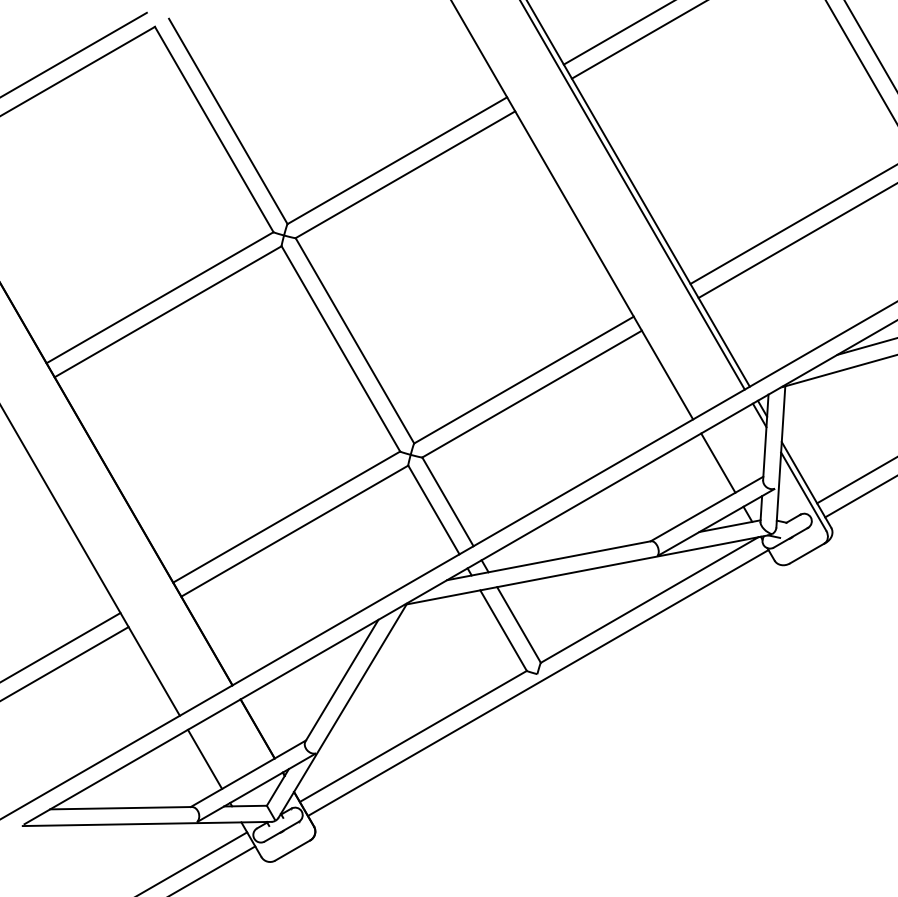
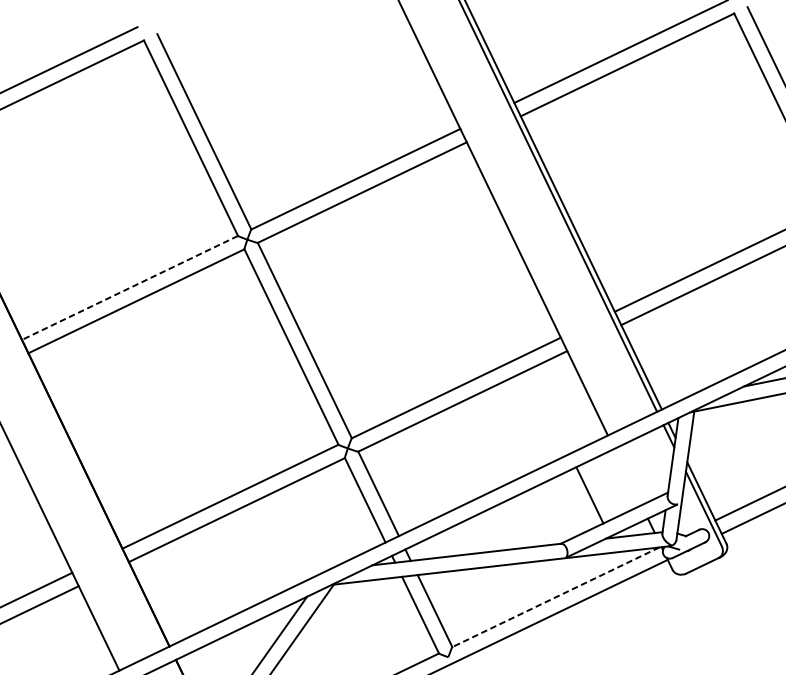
line: (159, 297) -> (129, 287), solid -> dashed
line: (718, 462) -> (590, 494), moved
line: (649, 600) -> (555, 597), solid -> dashed

